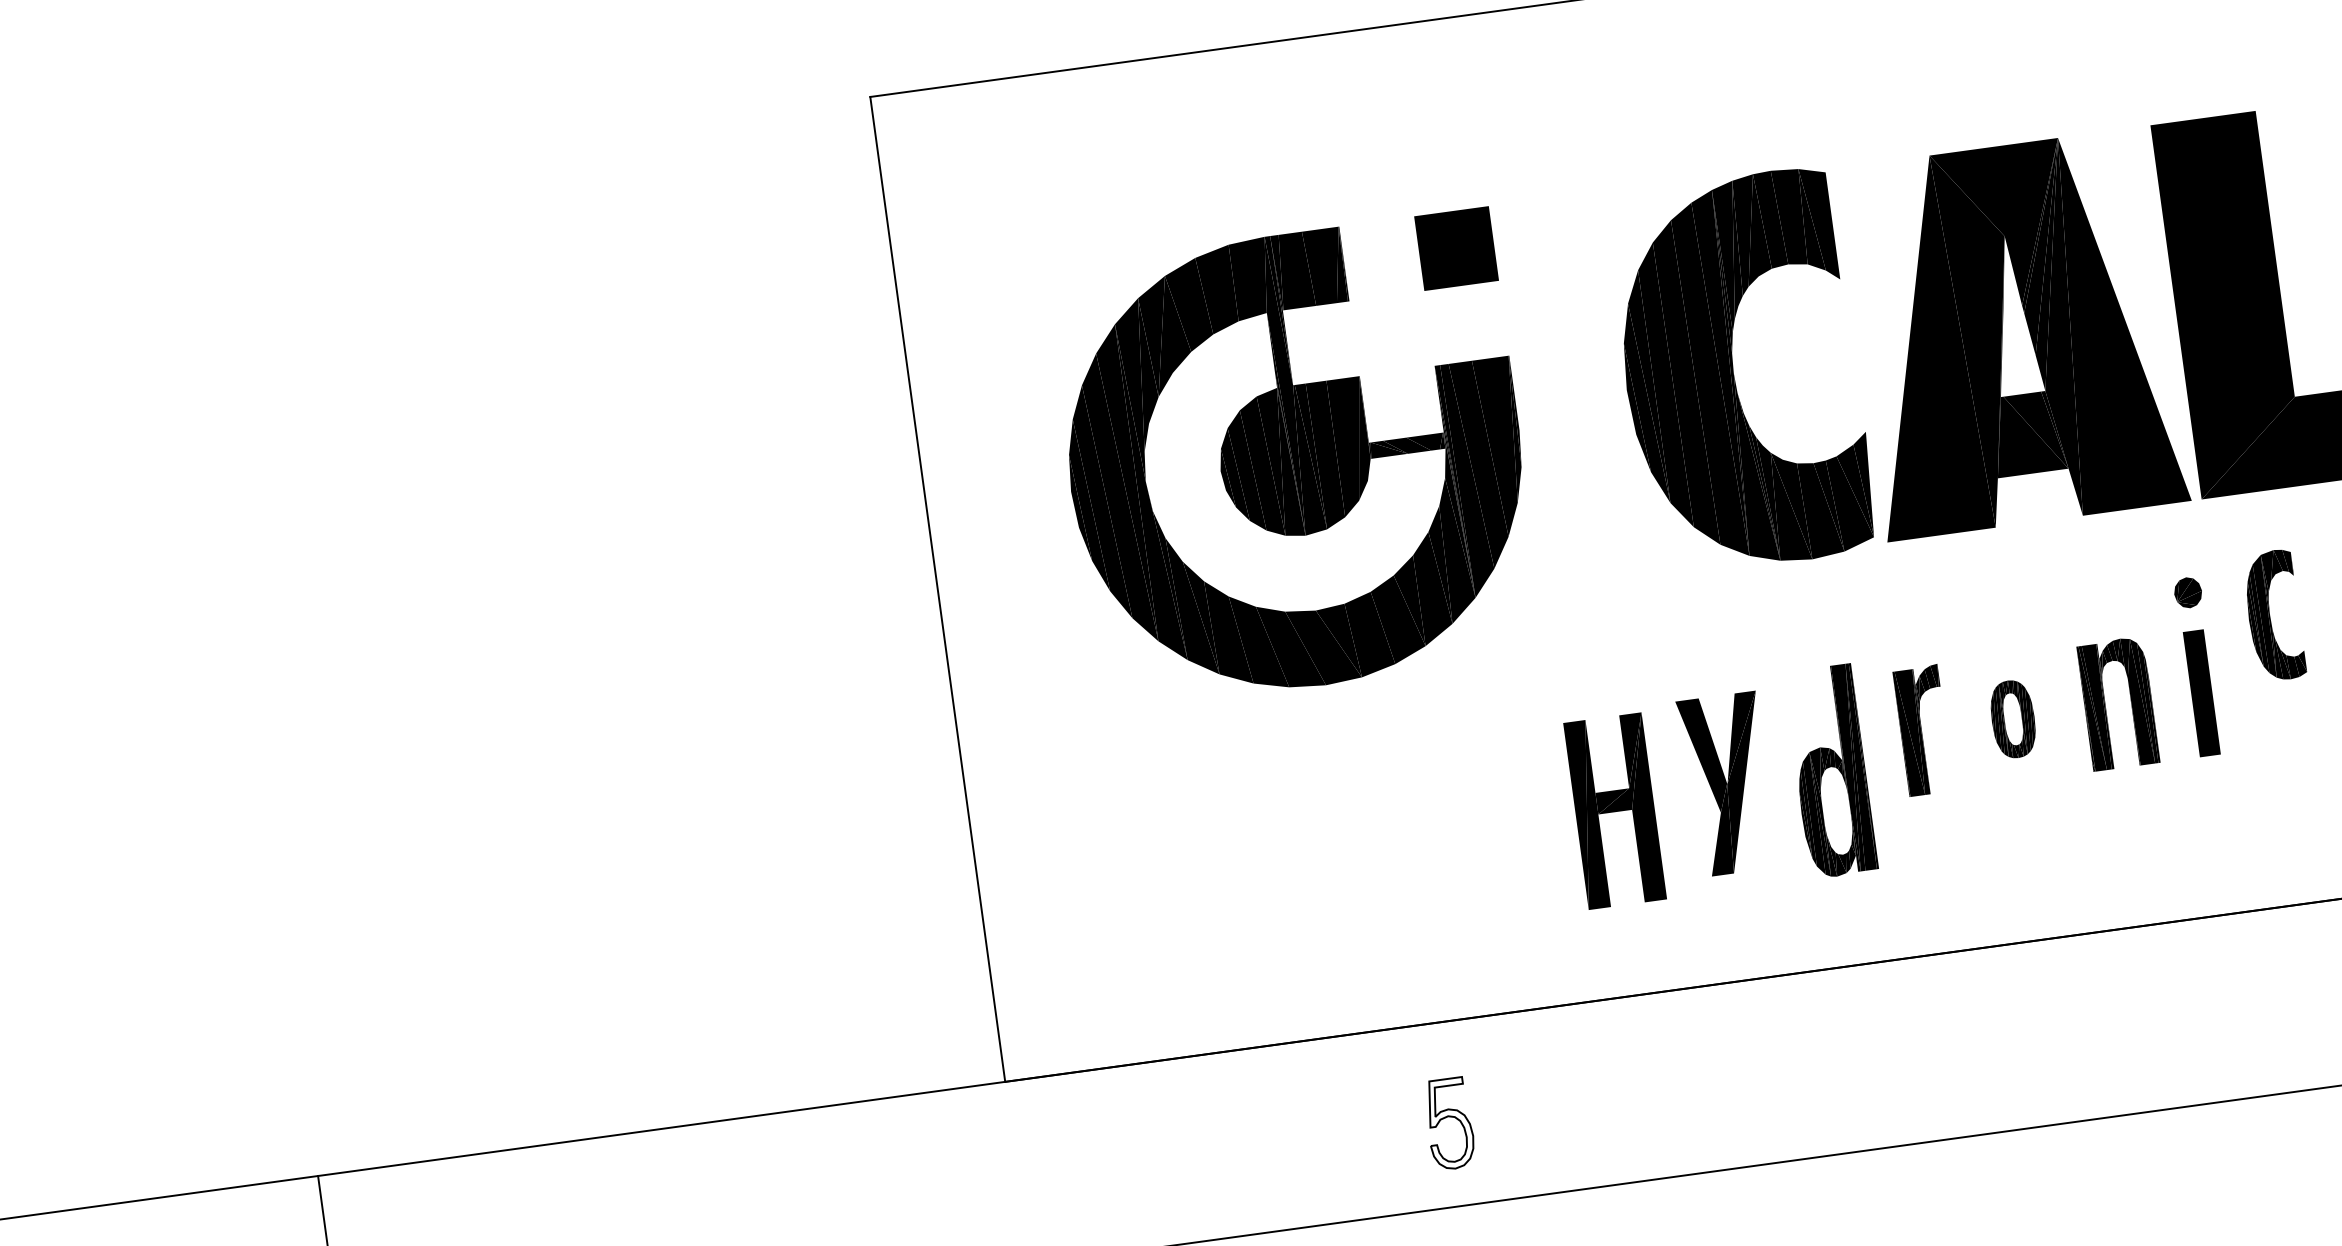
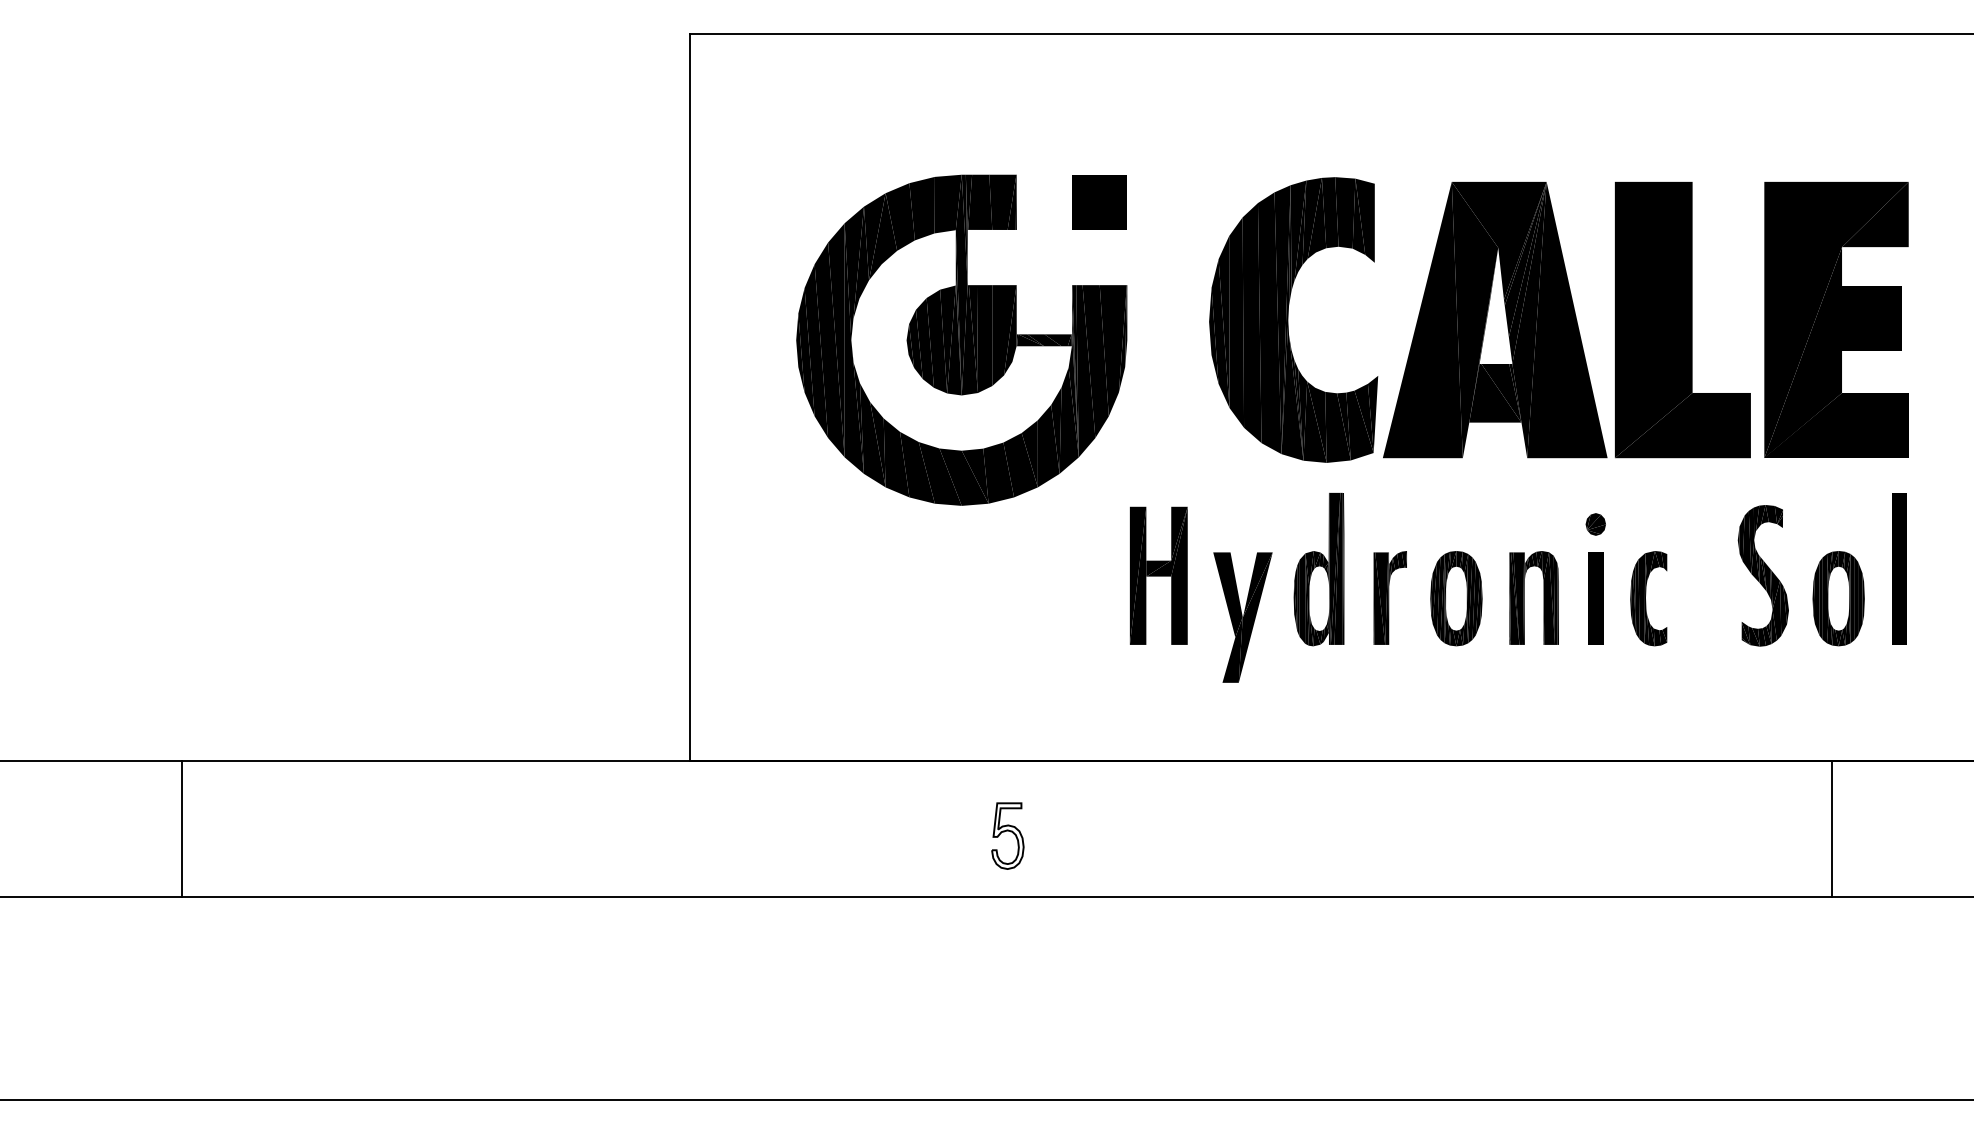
part: (2273, 615) -> (1648, 598), moved
part: (2013, 718) -> (1456, 598), size x1.67
part: (1830, 771) -> (1318, 569), moved
part: (1614, 810) -> (1158, 575), moved

